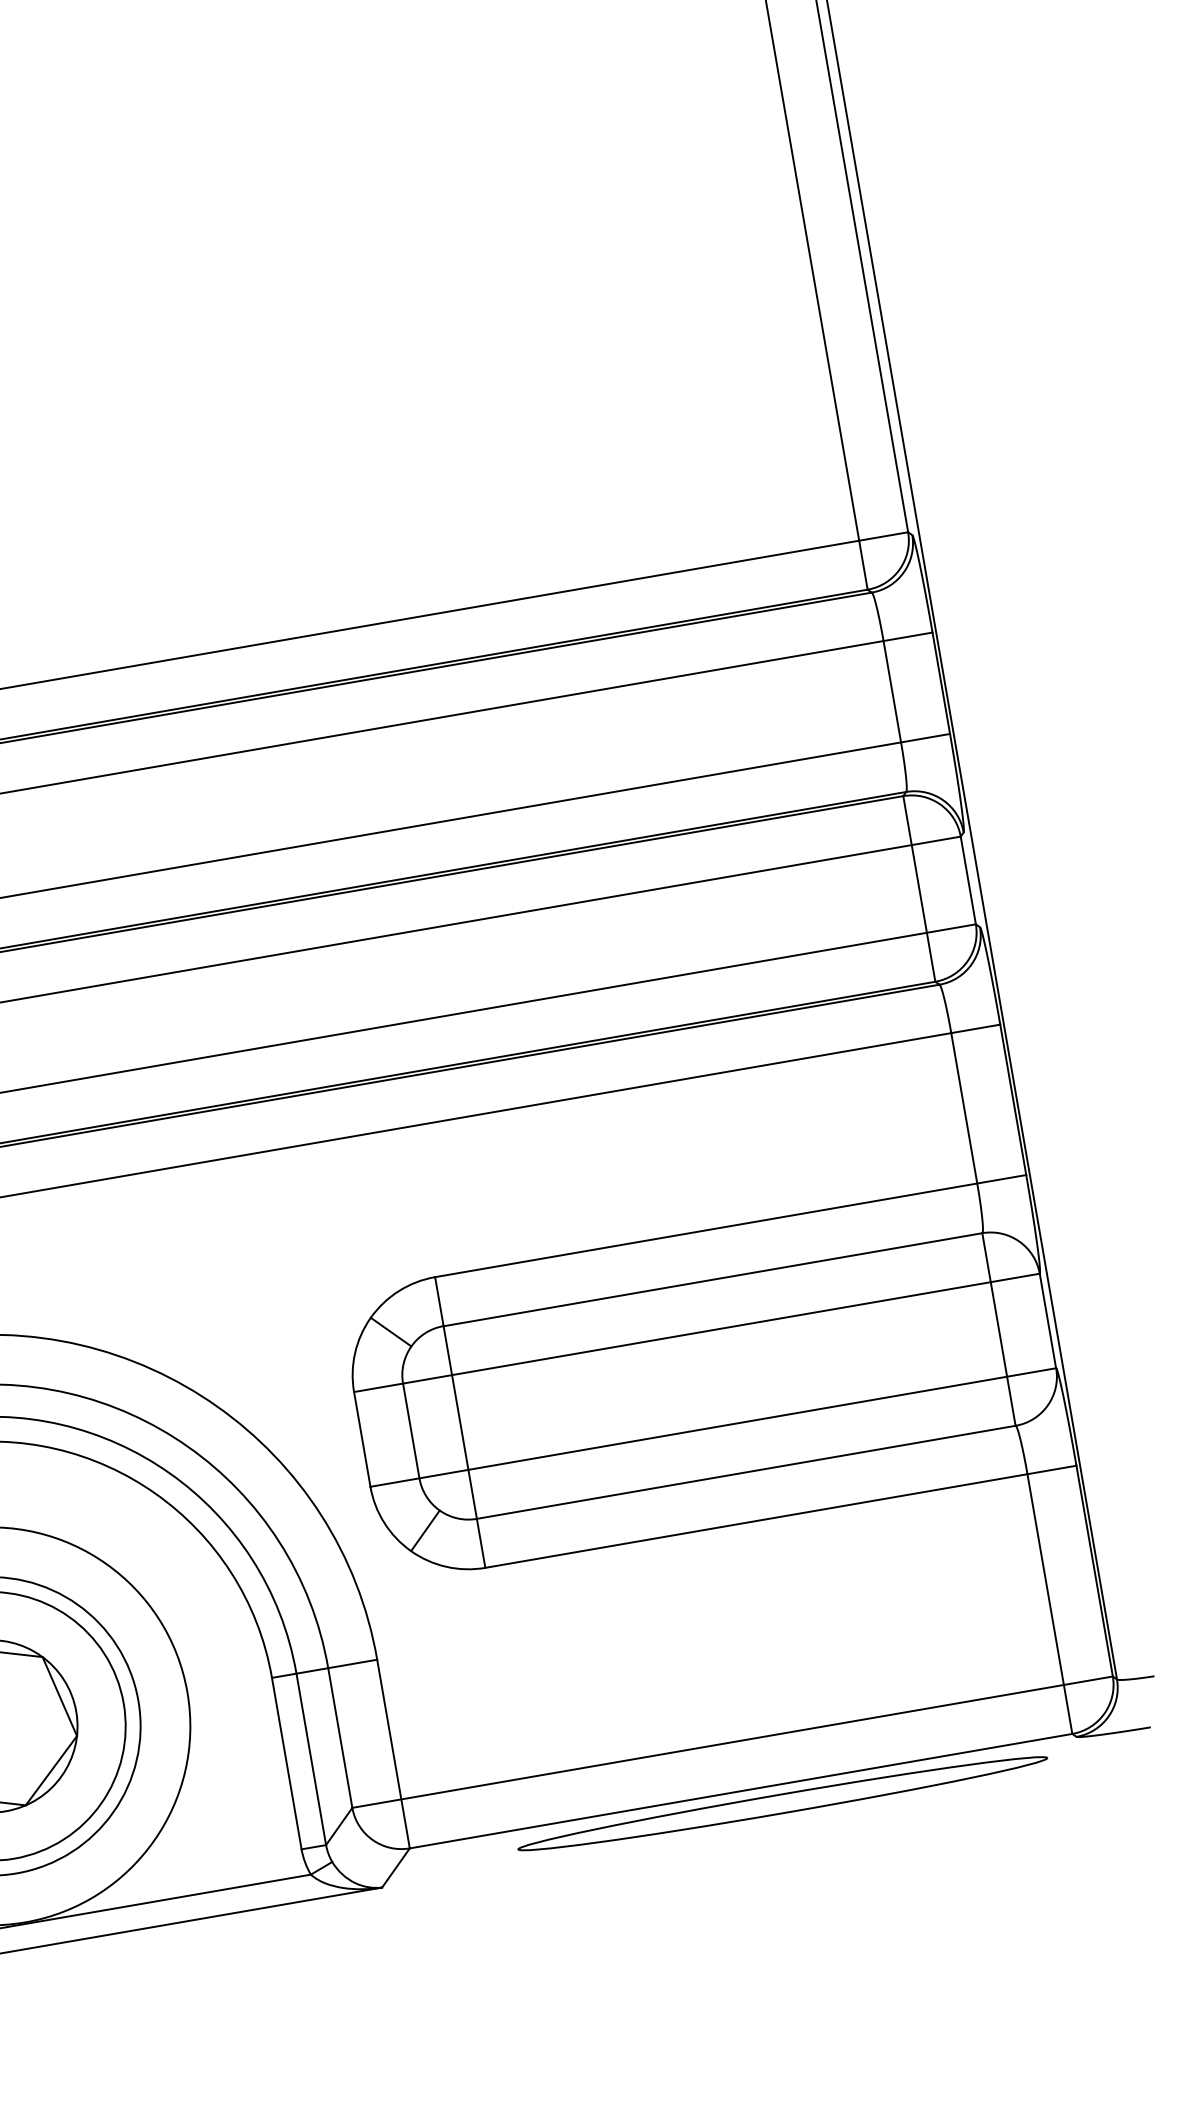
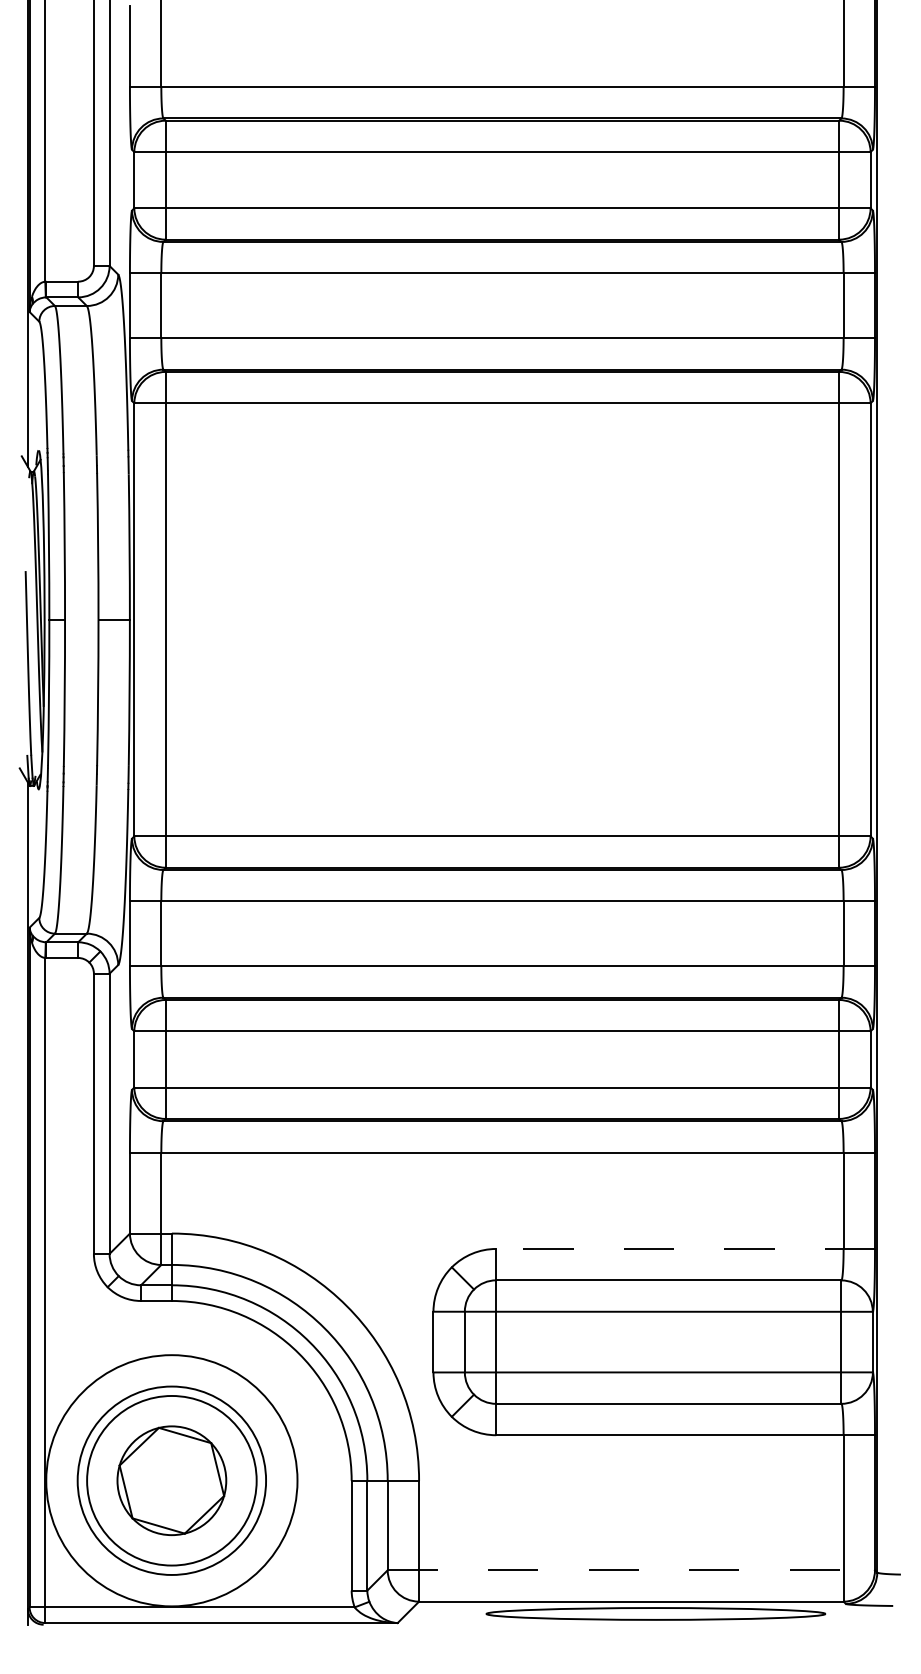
line: (730, 1225) -> (685, 1248), solid -> dashed
line: (732, 1742) -> (631, 1570), solid -> dashed

